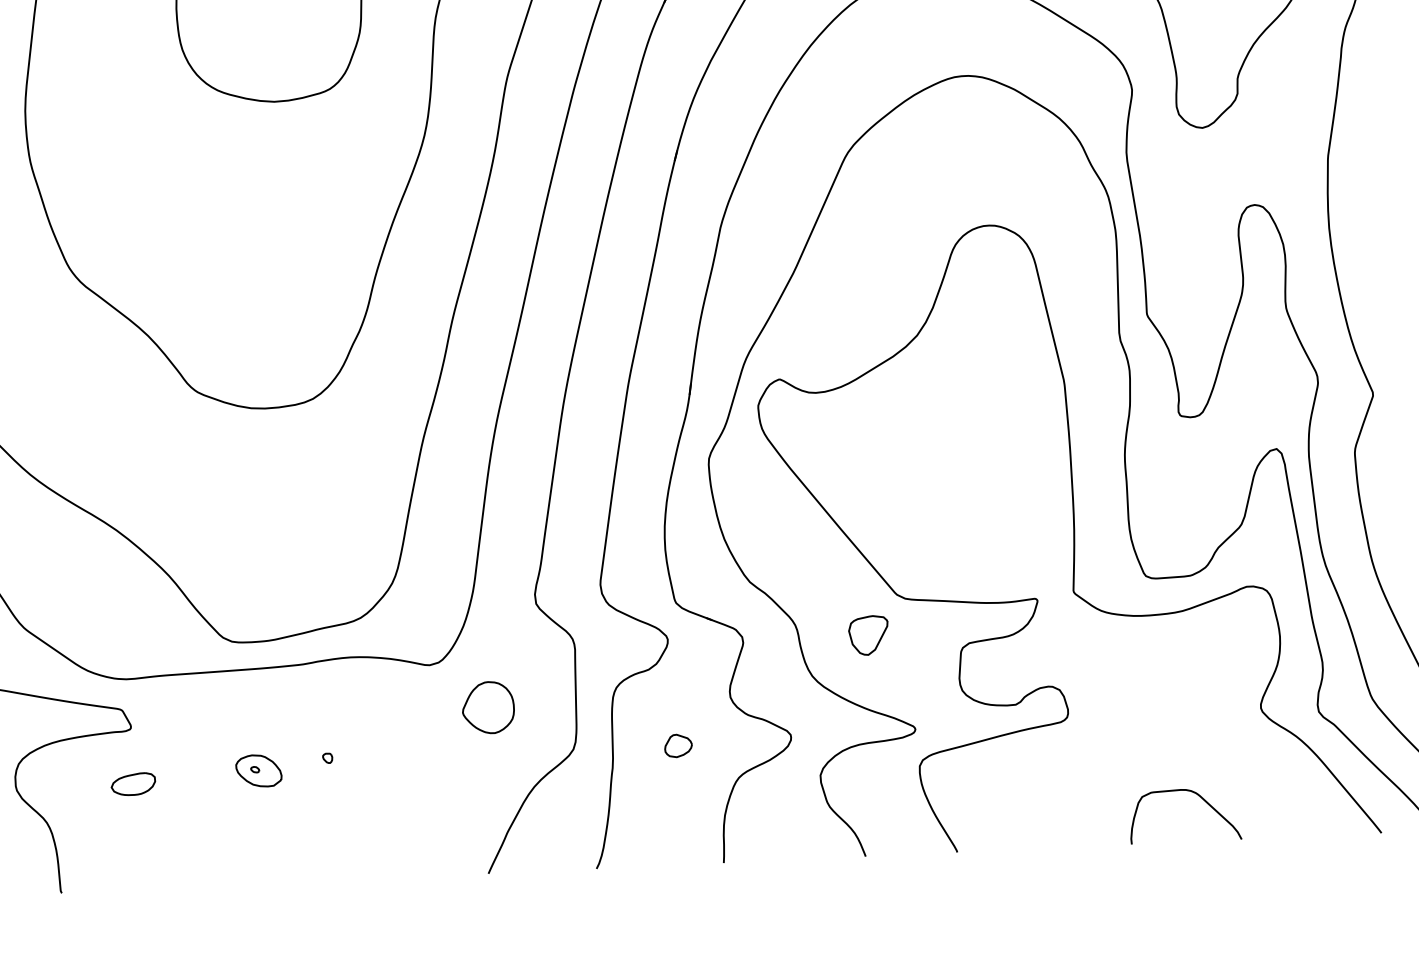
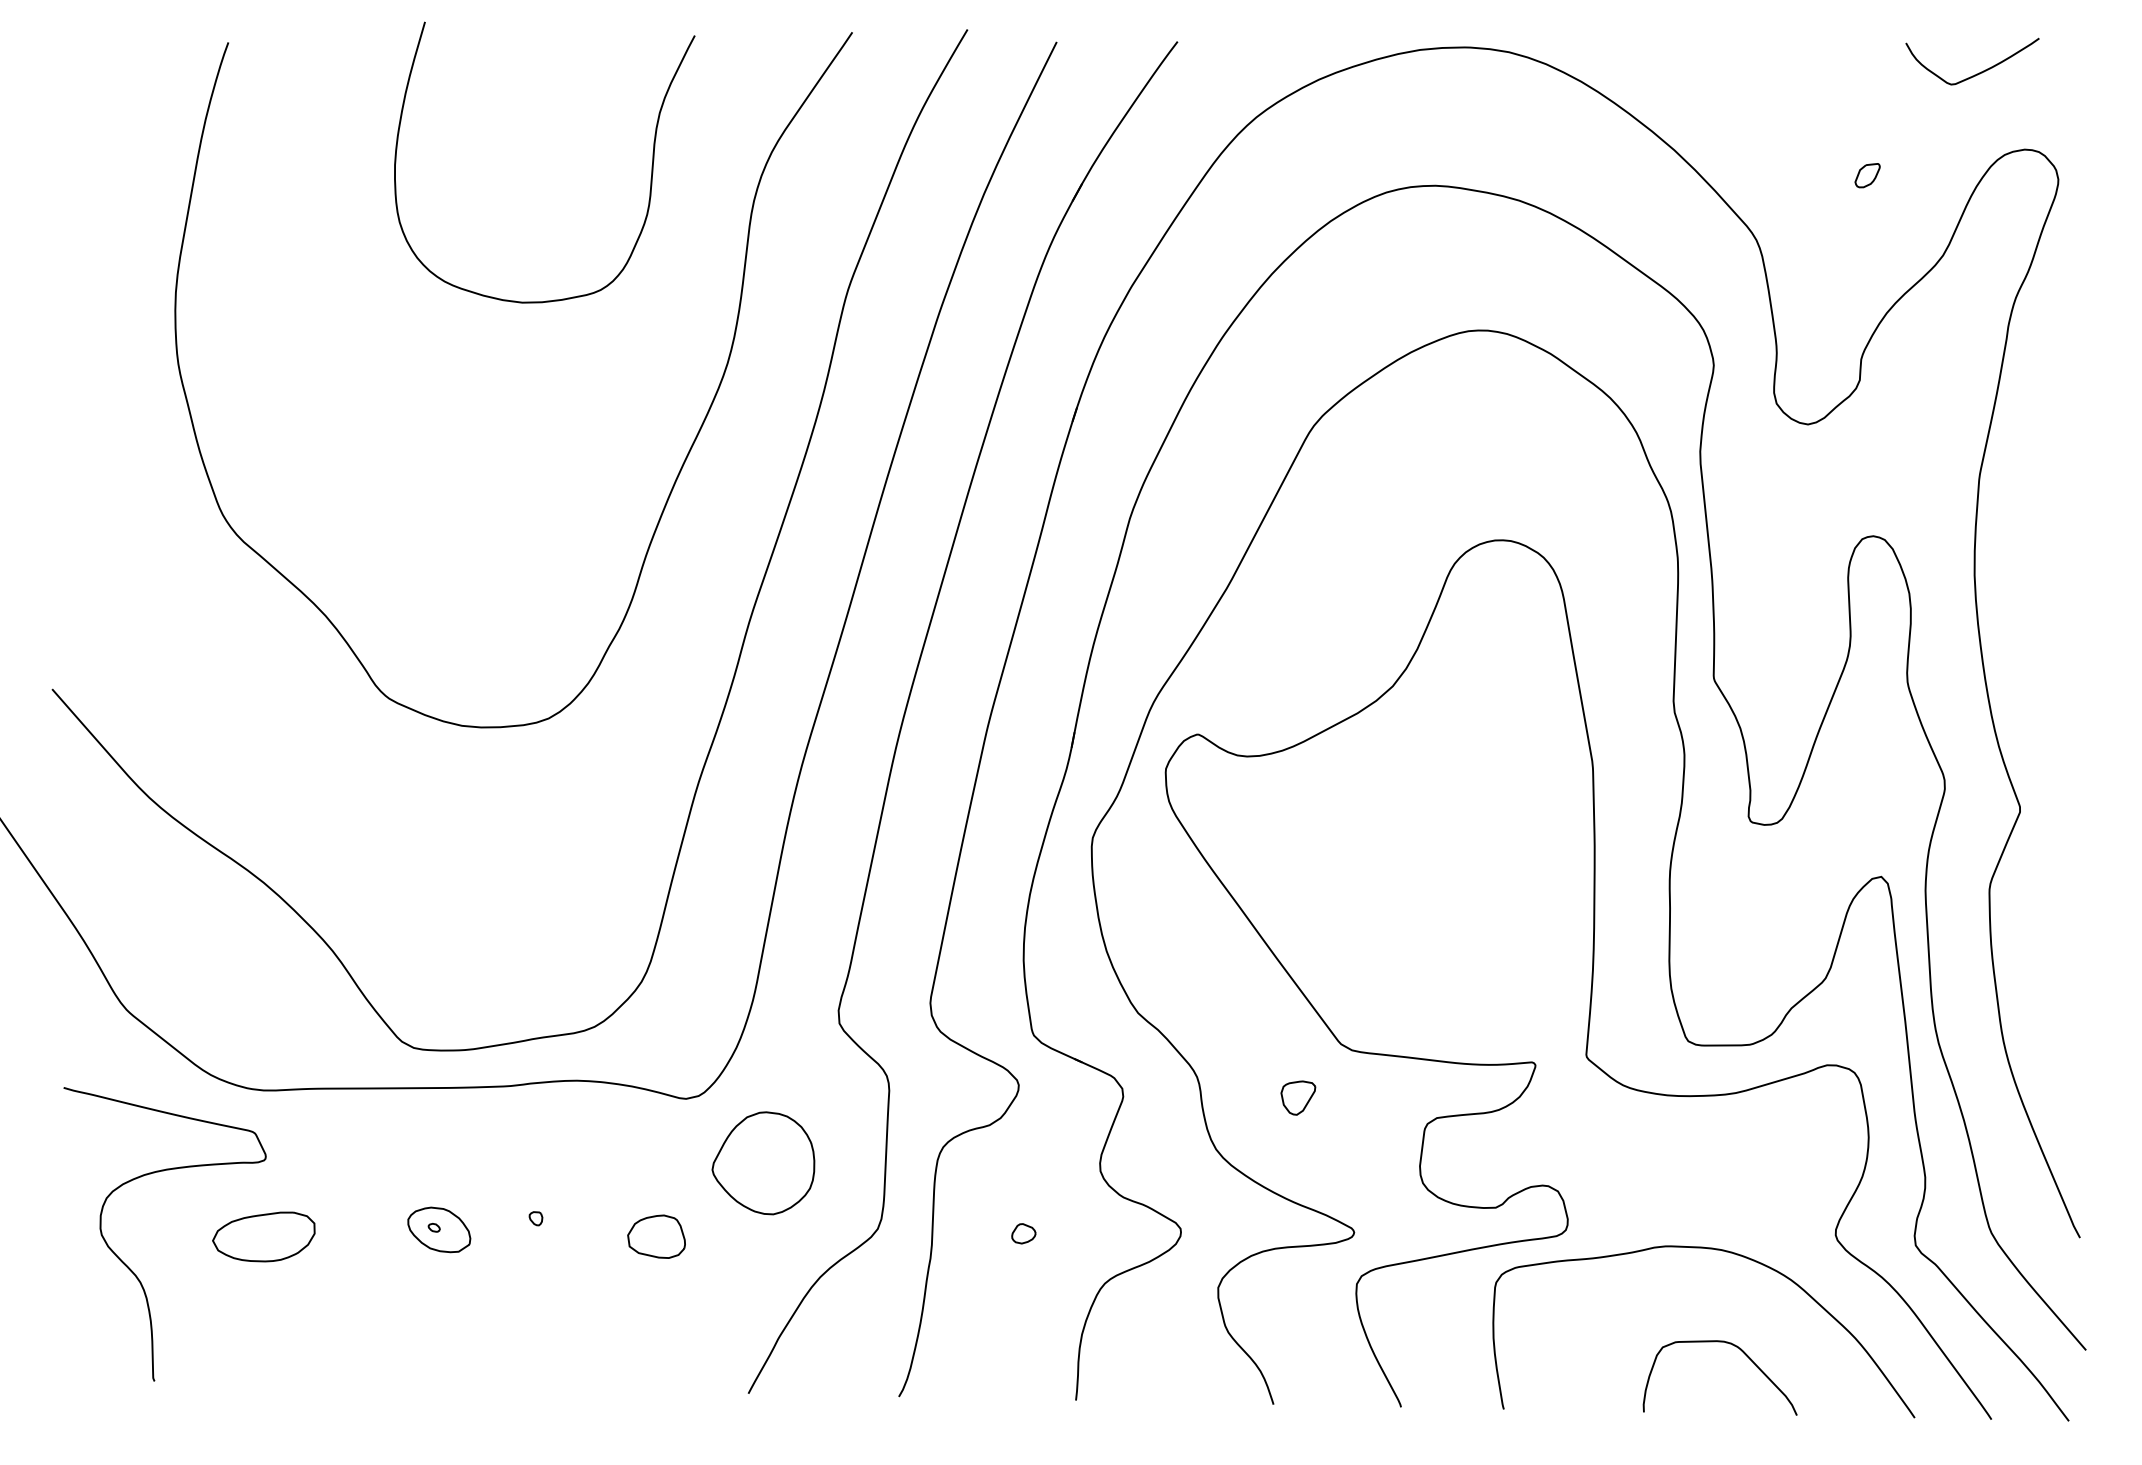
part: (869, 635) -> (1298, 1097), size x0.62
part: (488, 707) -> (763, 1163), size x1.43
curve: (1176, 724) -> (1716, 1250), added
part: (678, 745) -> (1023, 1233), size x0.62
part: (415, 765) -> (656, 1236), added
part: (133, 784) -> (263, 1236), size x1.67

